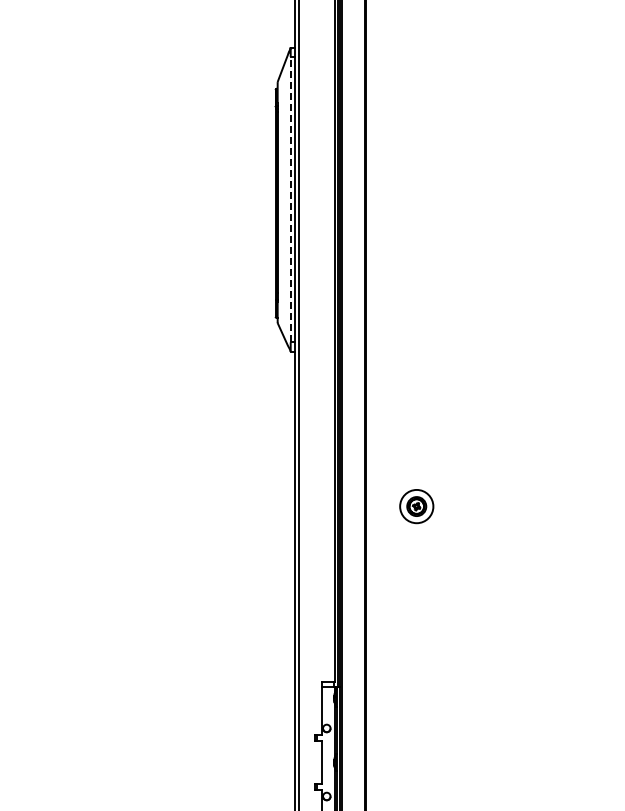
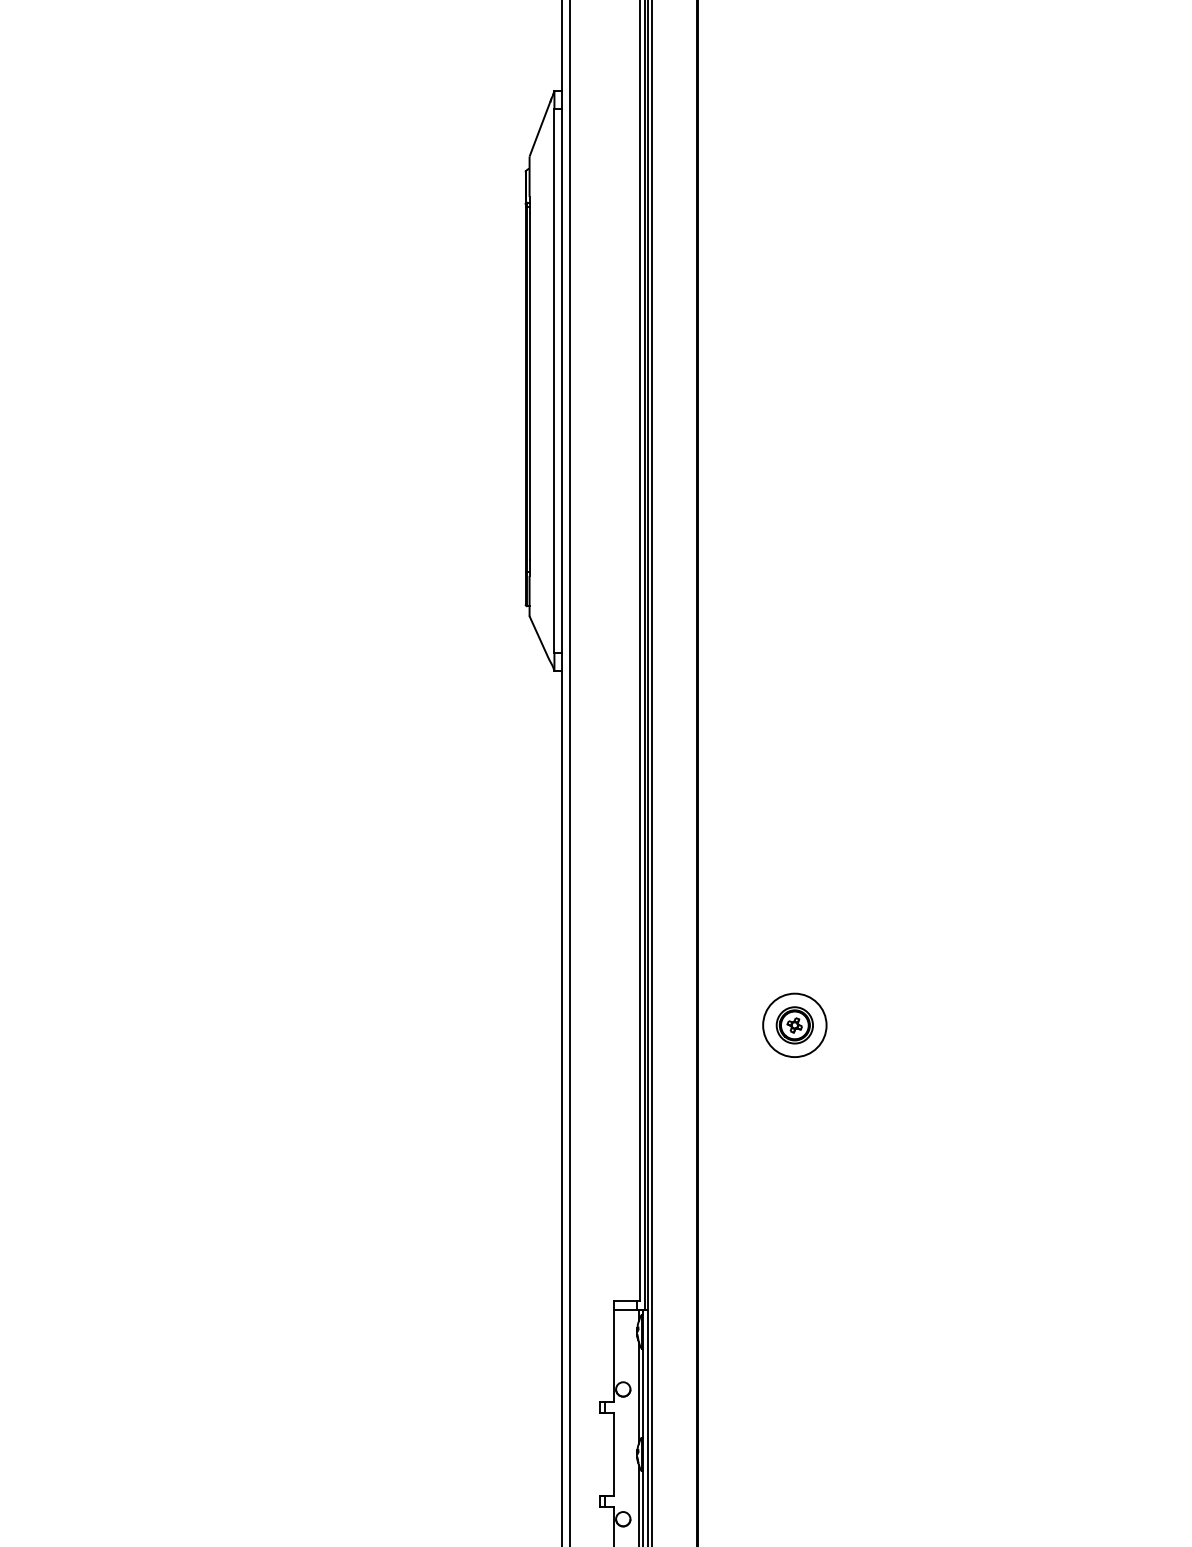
line: (290, 199) -> (554, 380), dashed -> solid
part: (416, 506) -> (794, 1025), moved

